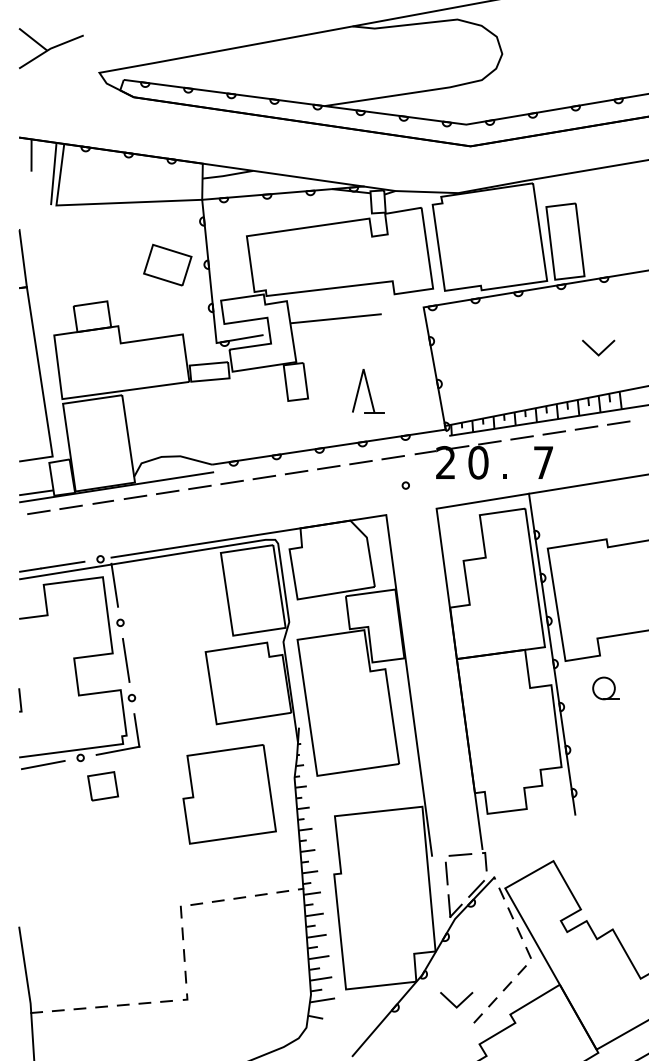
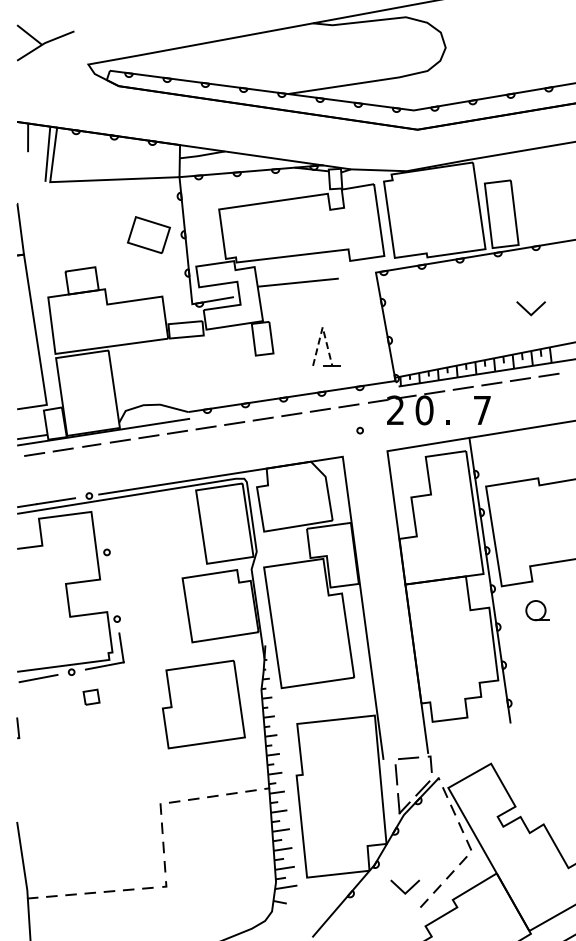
line: (363, 369) -> (322, 327), solid -> dashed
line: (114, 585) -> (101, 519), removed
line: (126, 660) -> (112, 585), removed
line: (20, 700) -> (18, 728), moved
part: (102, 785) -> (91, 696), size x0.6

